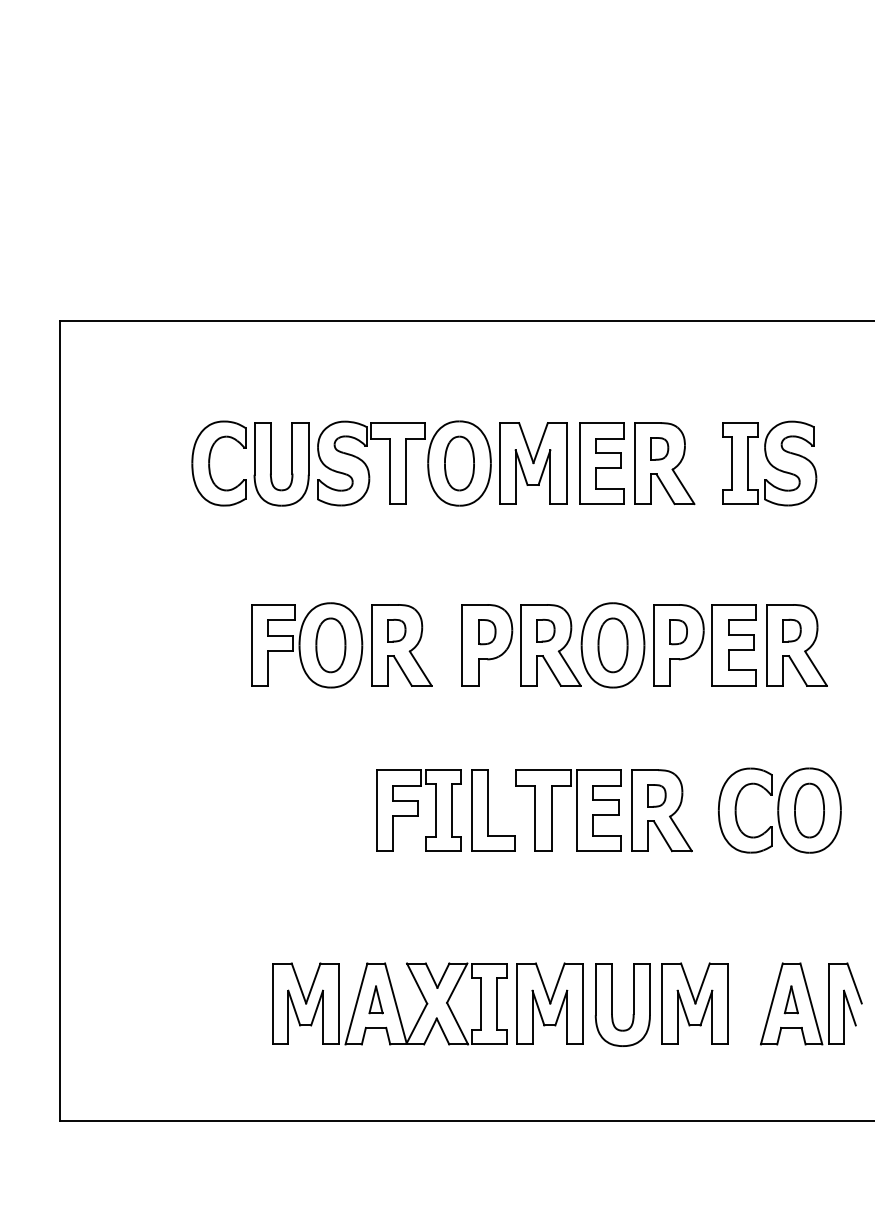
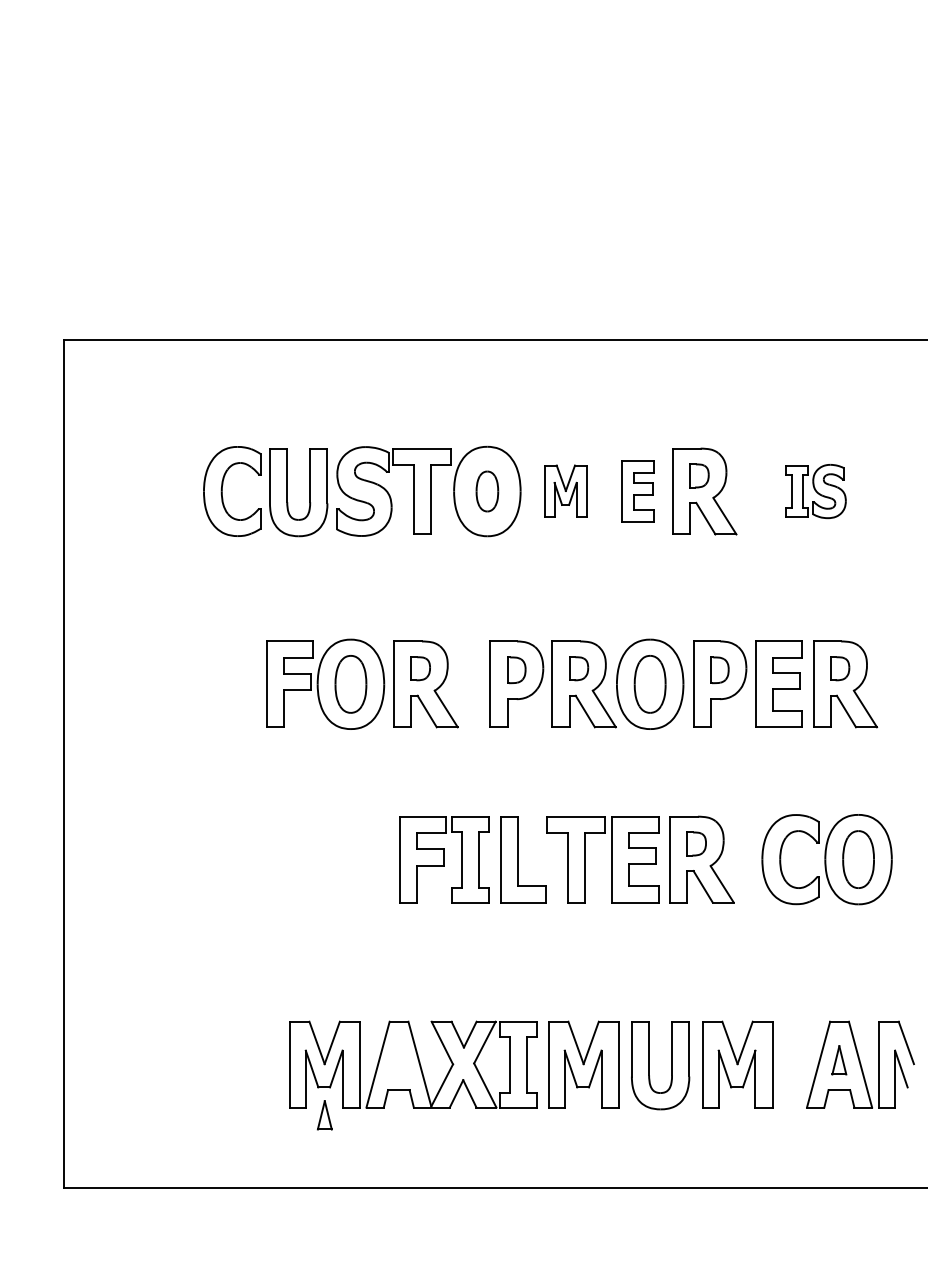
part: (533, 462) -> (565, 490), size x0.6
part: (459, 463) -> (487, 491), size x0.7
part: (601, 463) -> (637, 491), size x0.7
part: (768, 463) -> (815, 491), size x0.6
part: (375, 1000) -> (324, 1115), moved

